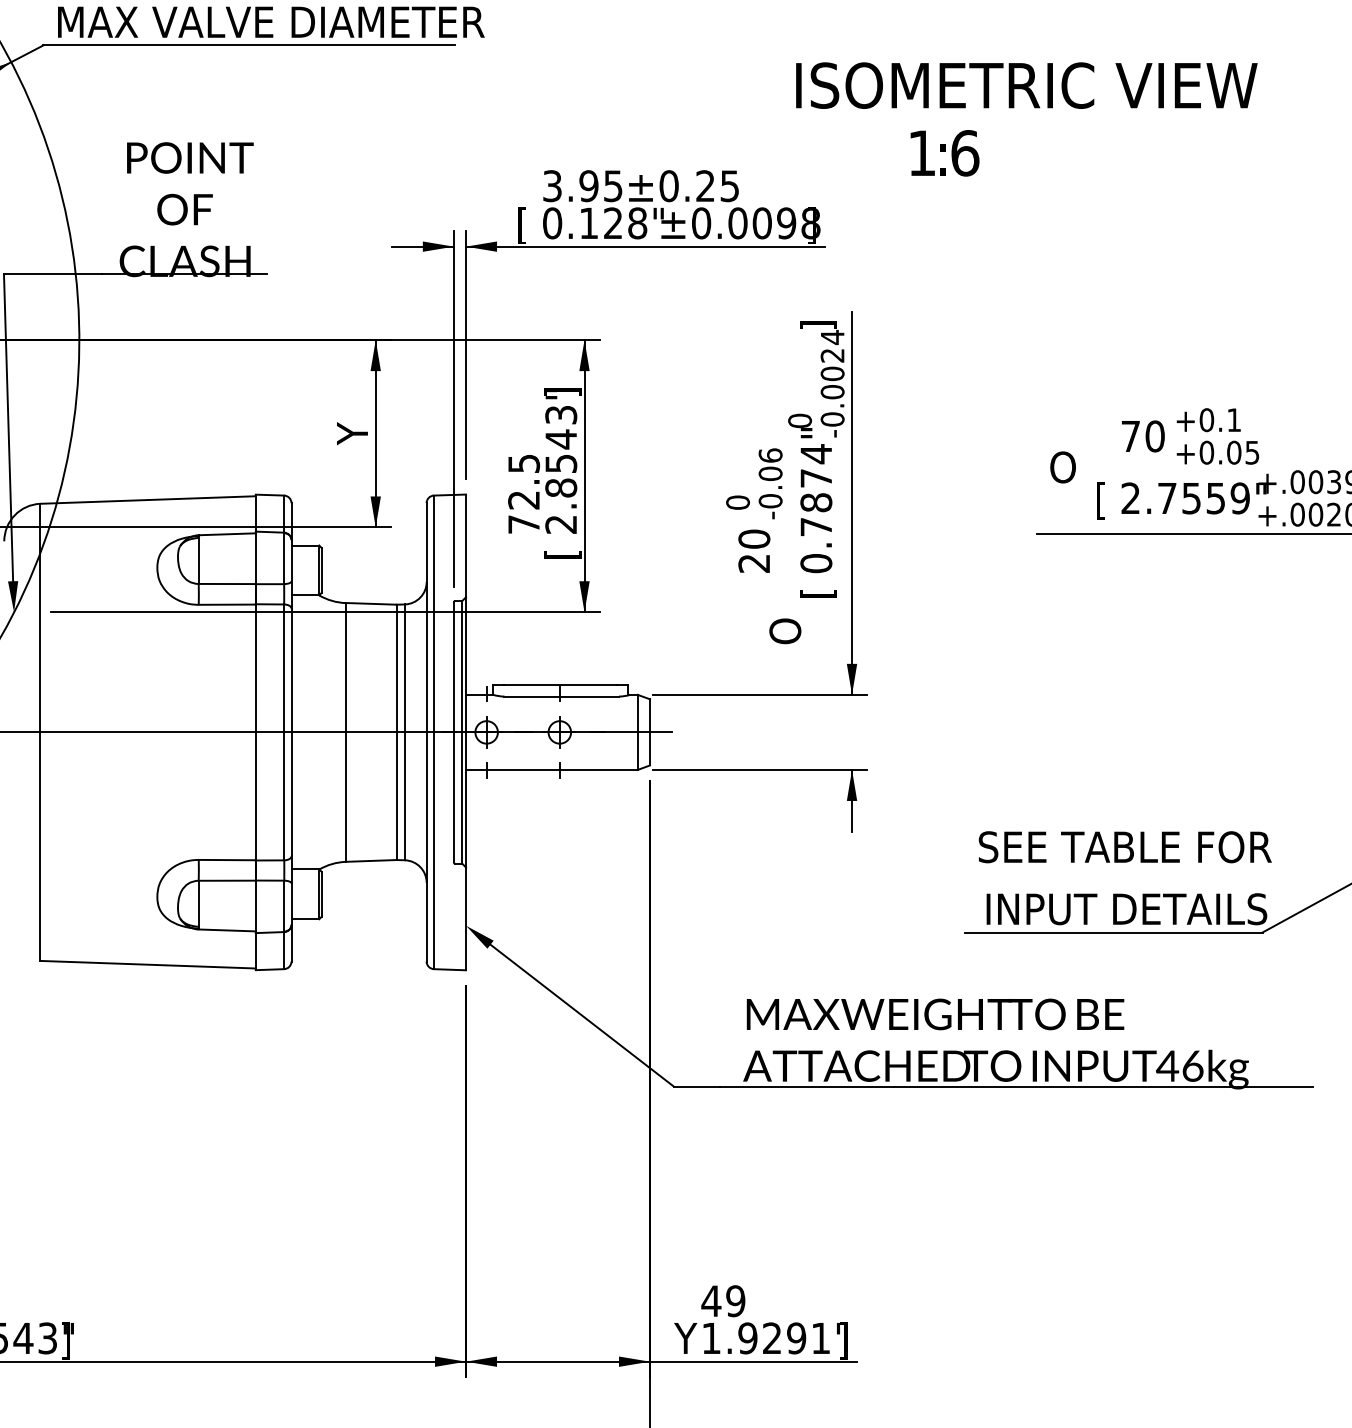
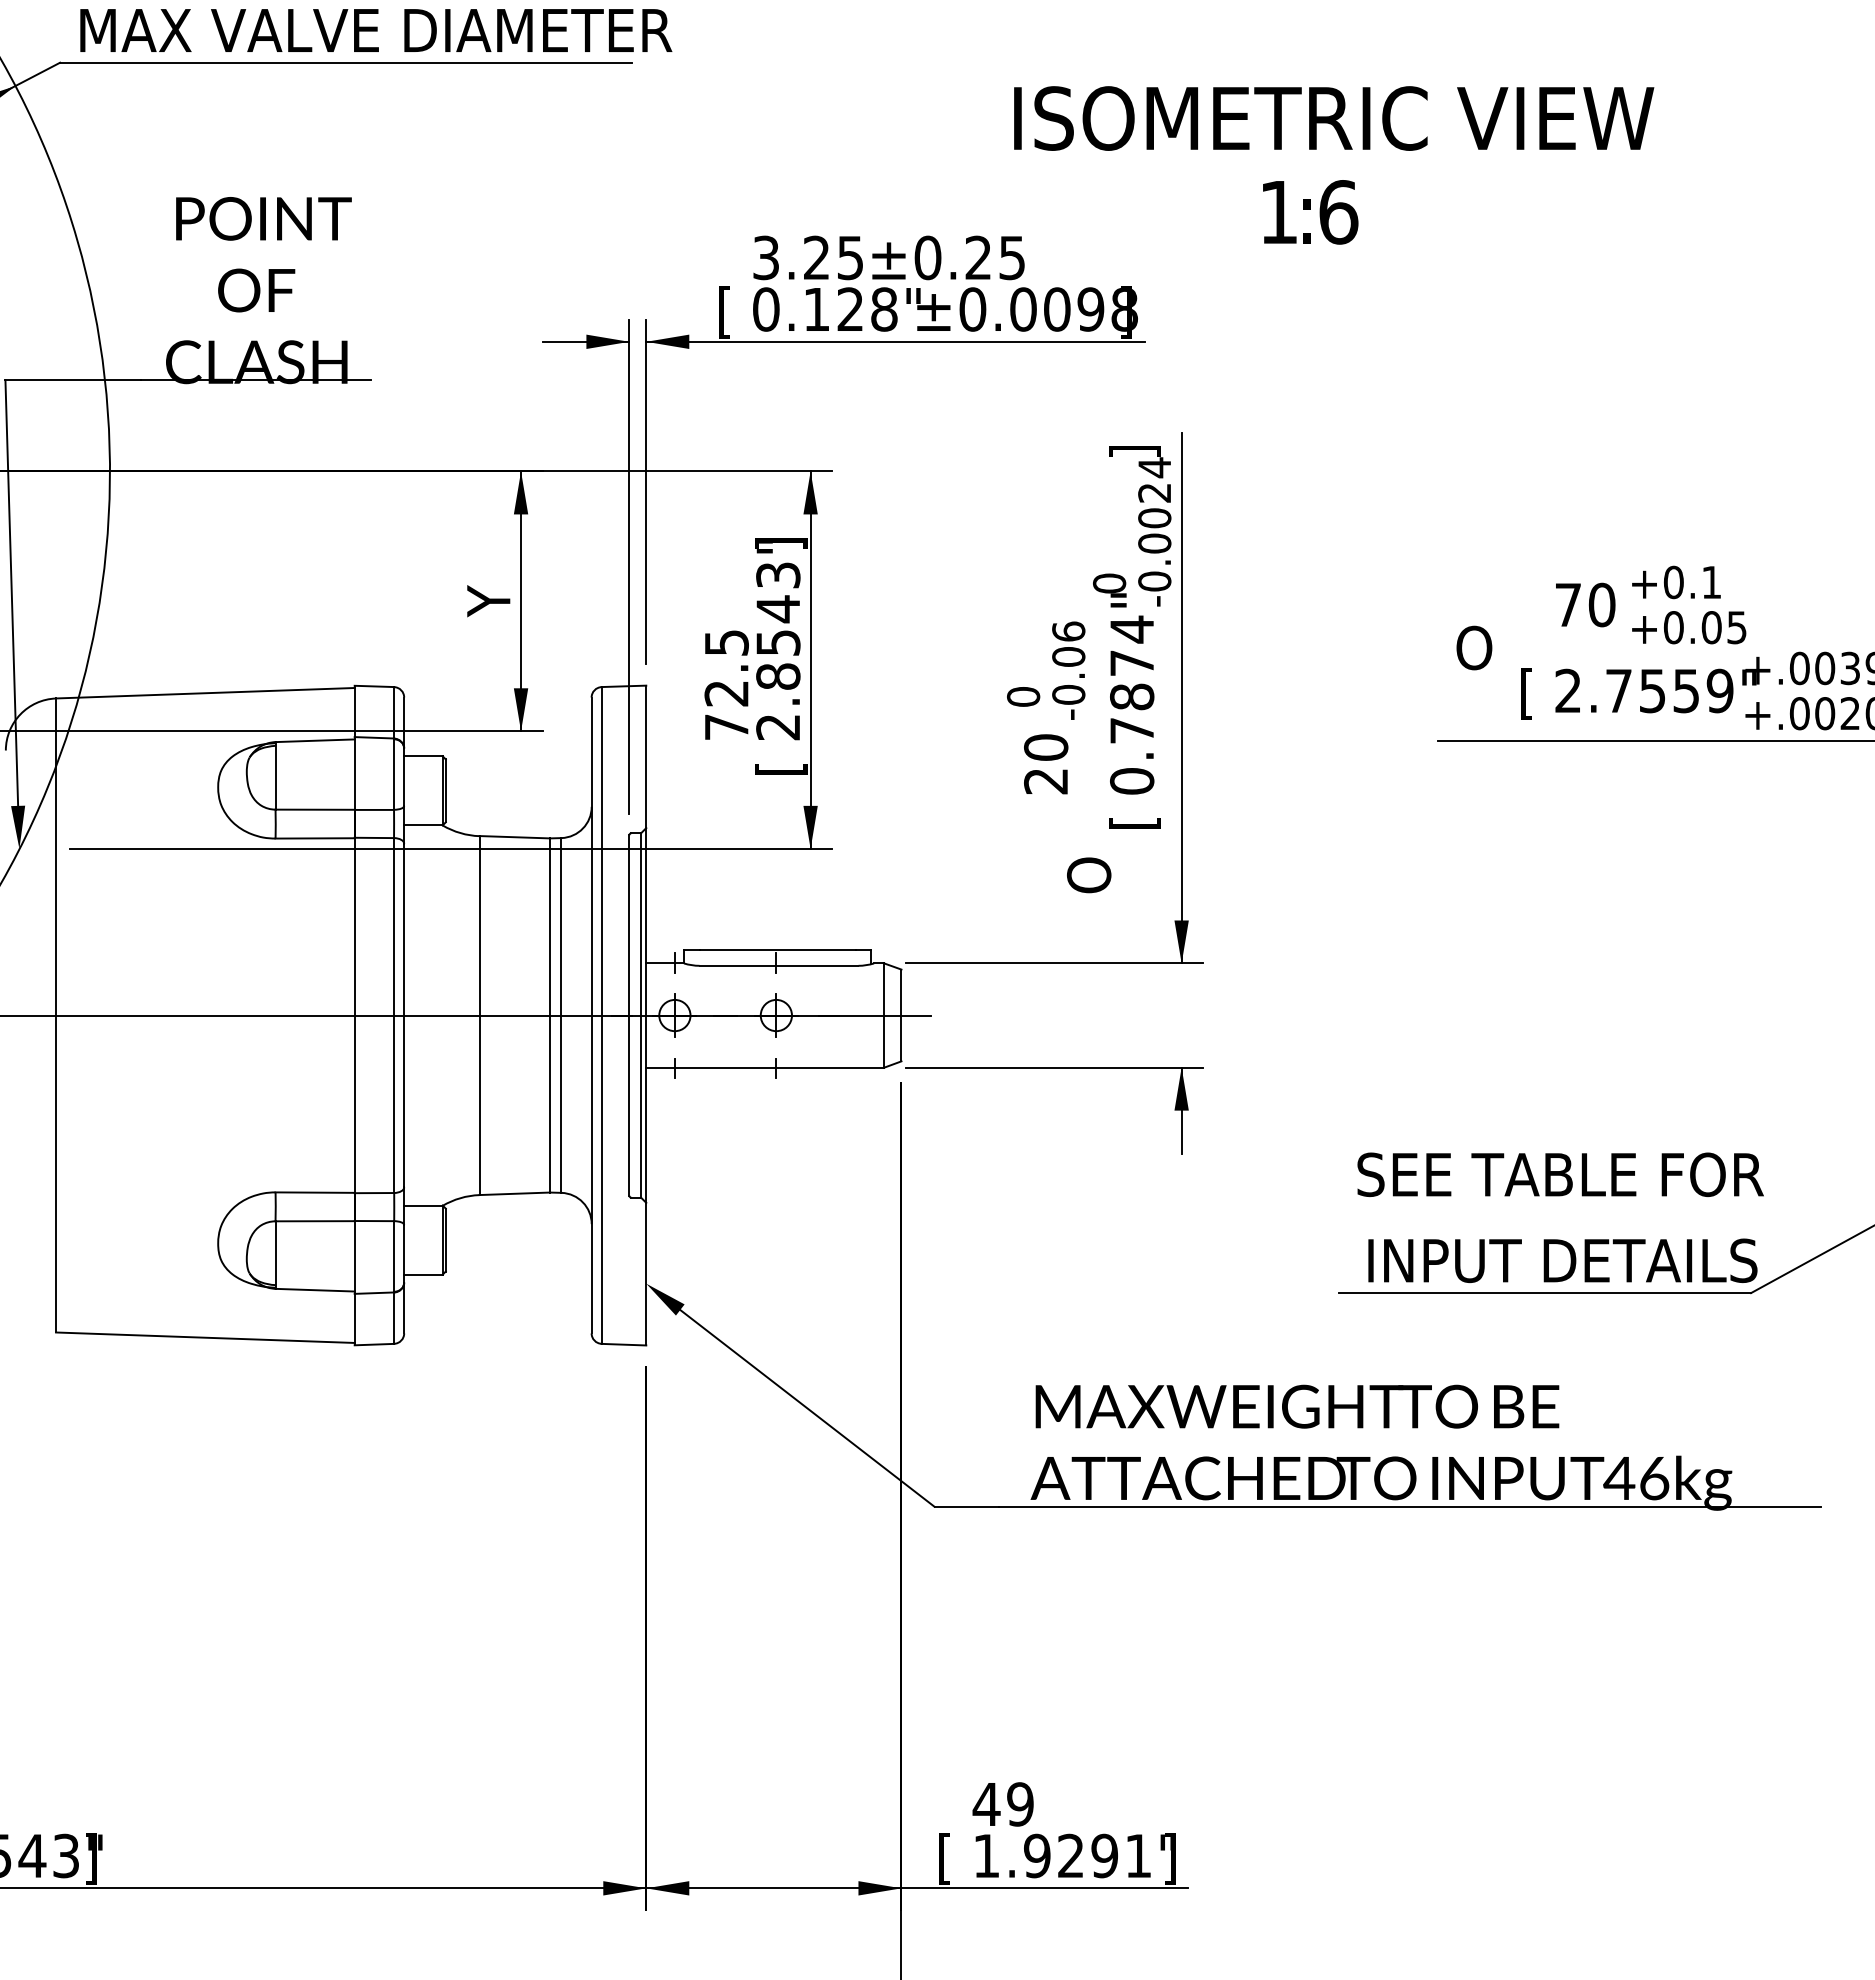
text: (1027, 85) -> (1334, 118), moved
text: (588, 185) -> (816, 257), 3.95 -> 3.25
text: (686, 1340) -> (951, 1858), Y -> [

